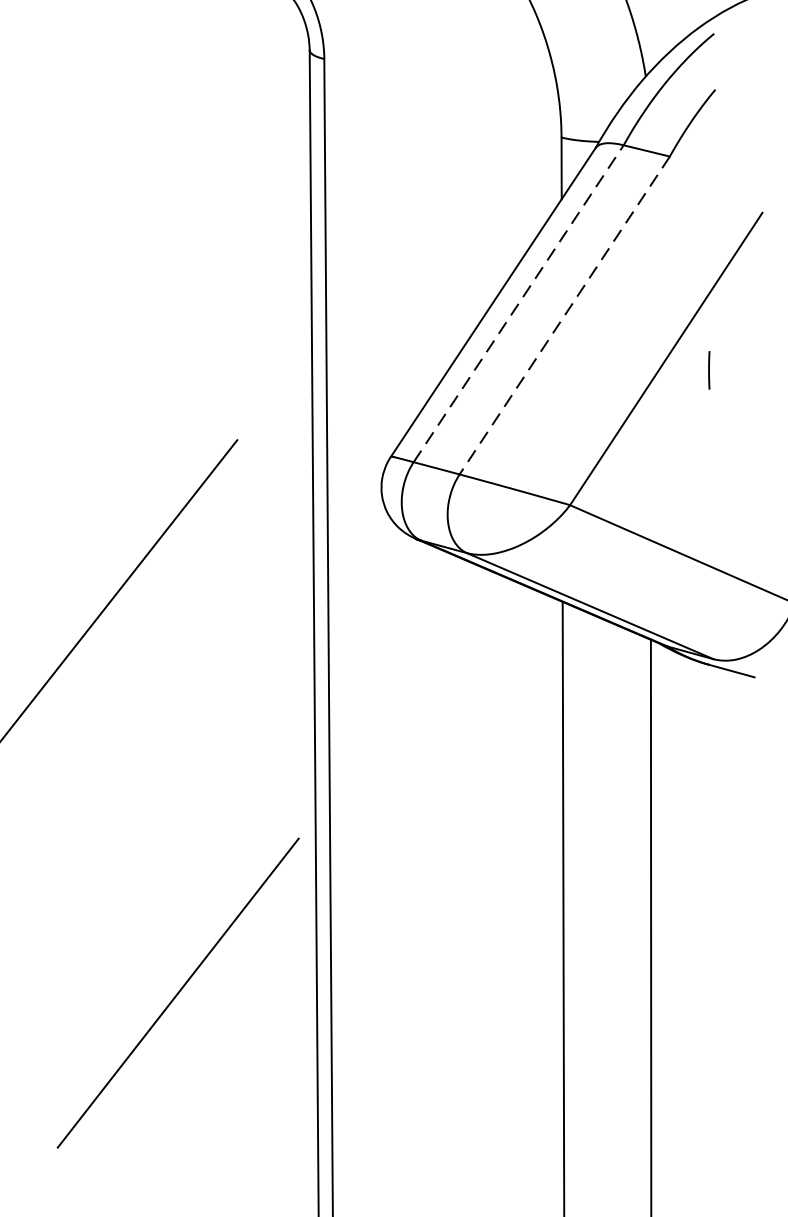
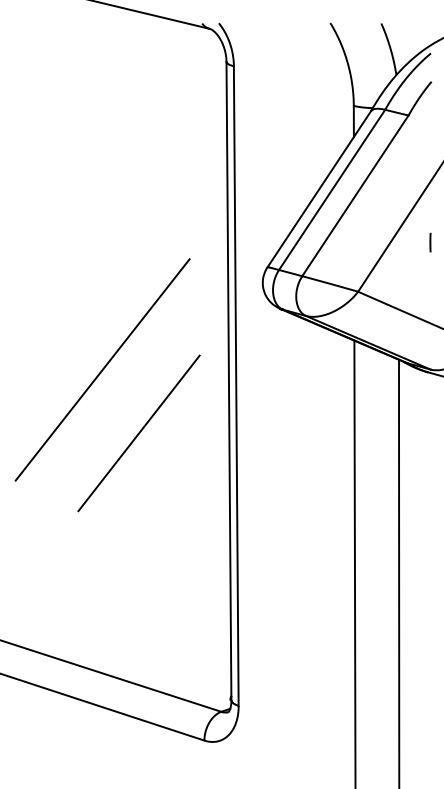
line: (519, 302) -> (332, 189), dashed -> solid
line: (564, 316) -> (355, 196), dashed -> solid
line: (709, 370) -> (430, 242), moved
line: (177, 993) -> (138, 433), moved

